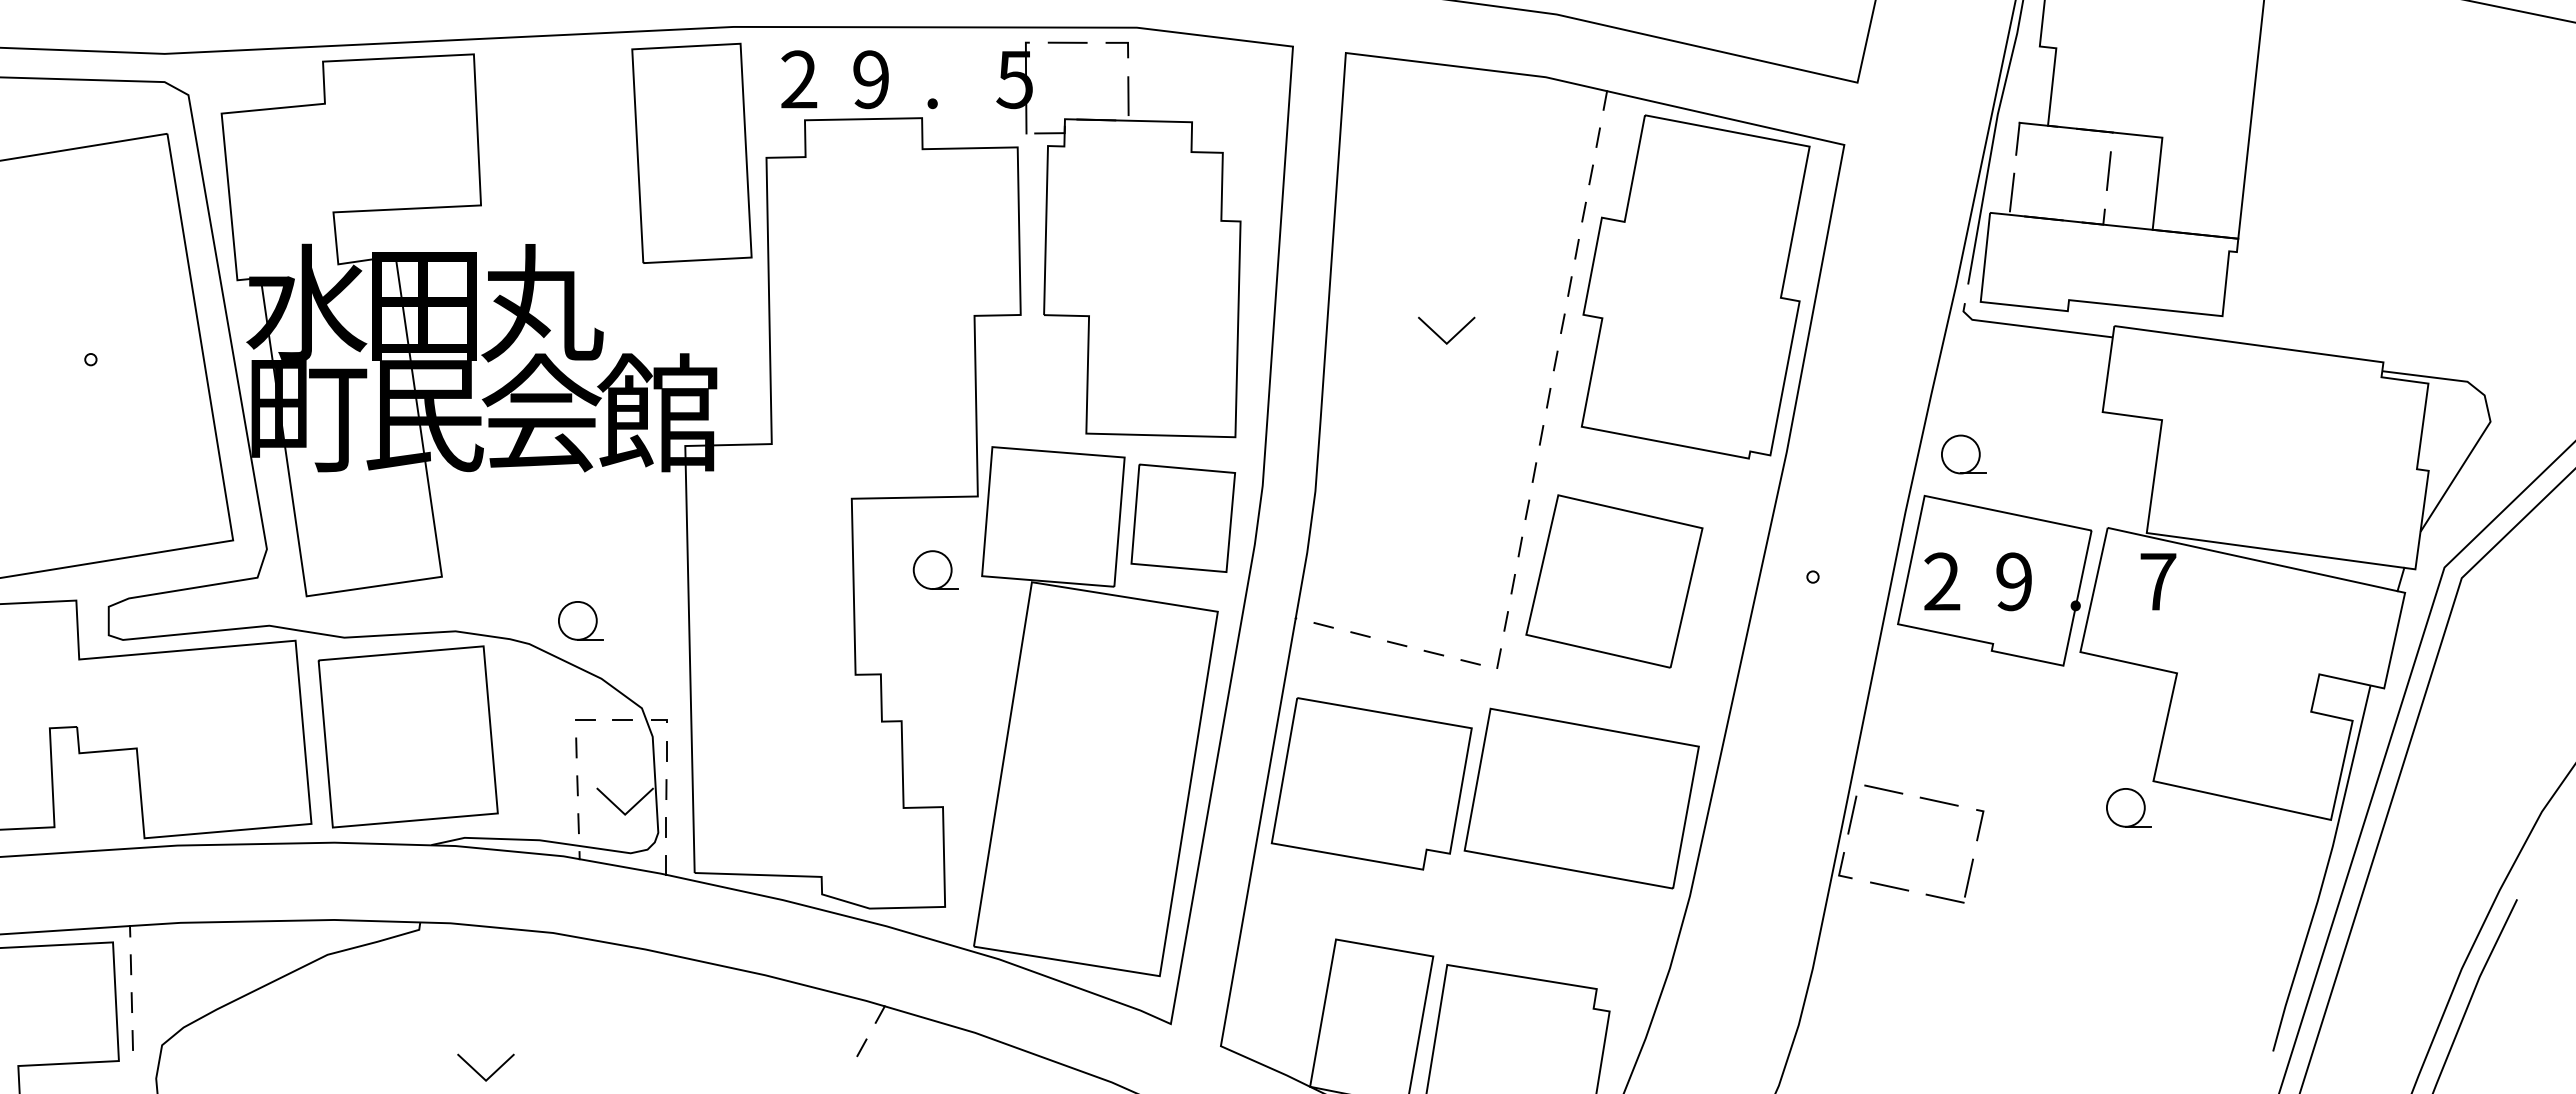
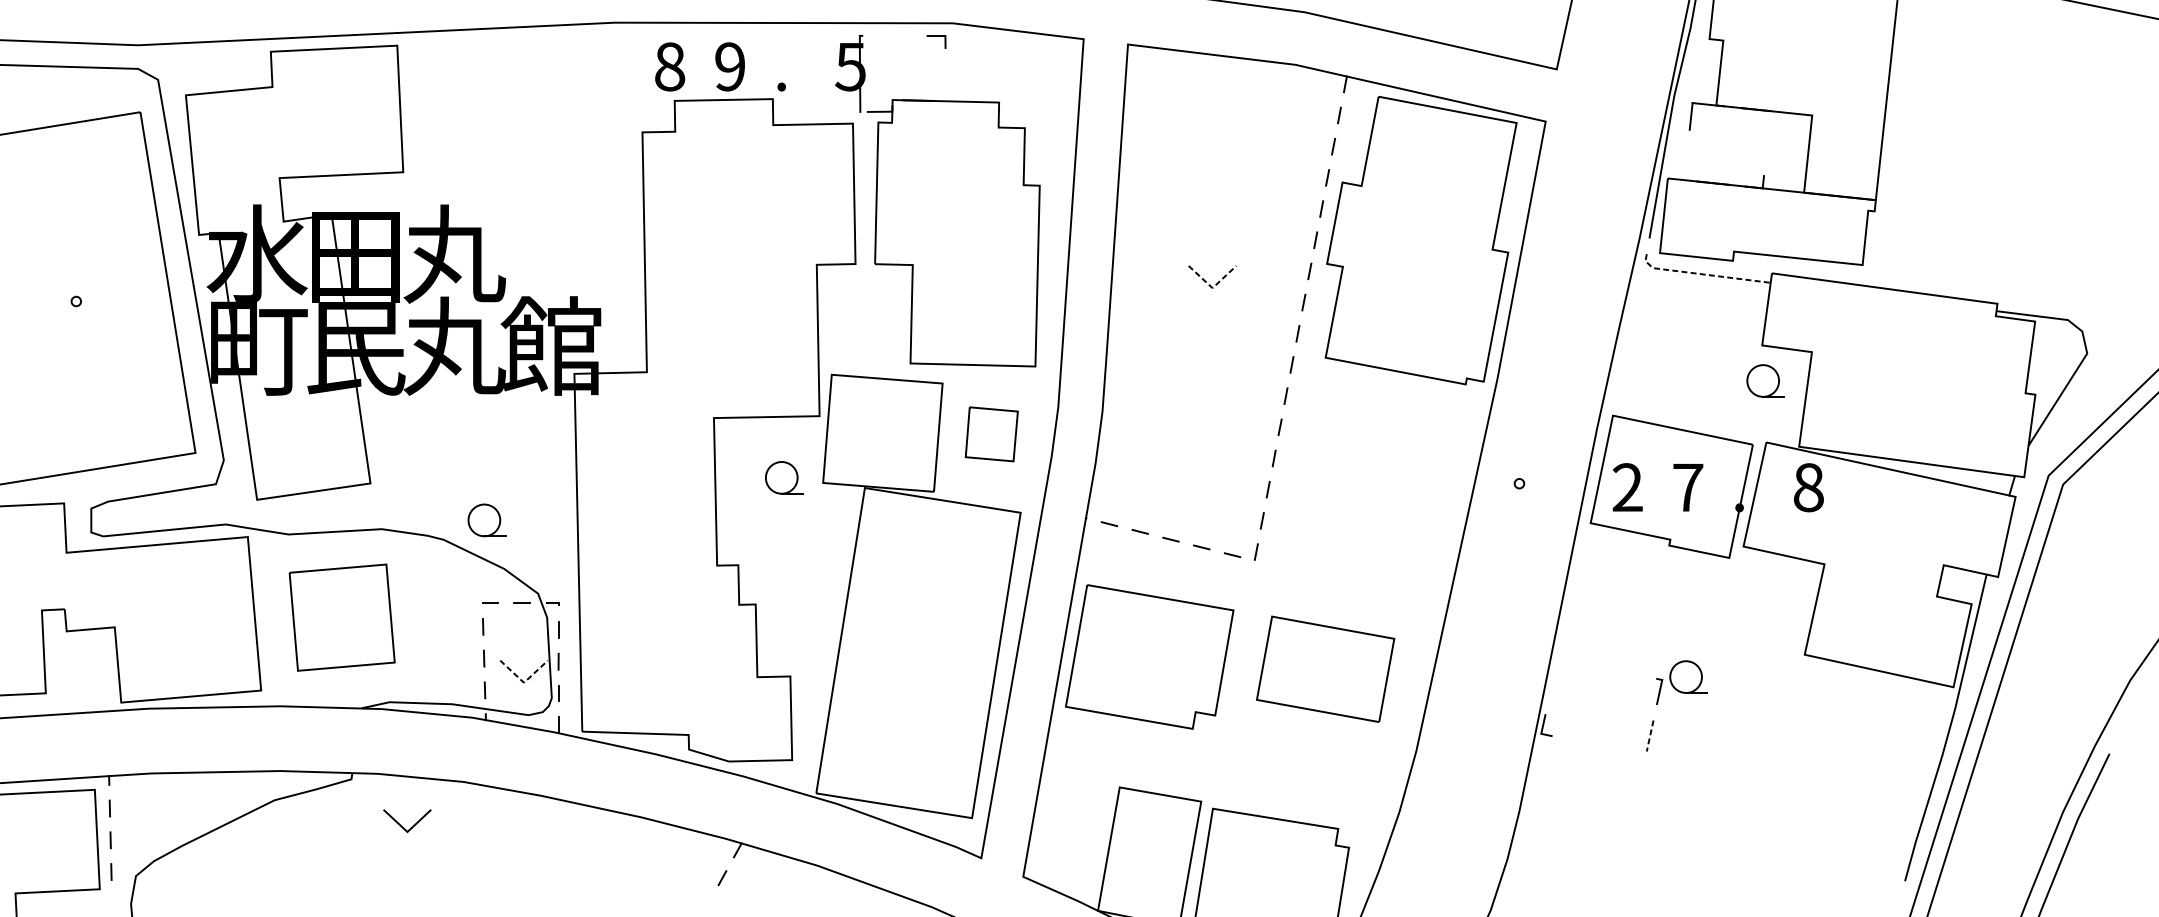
line: (1067, 42) -> (894, 35), removed
text: (799, 79) -> (670, 66), 2 -> 8
line: (1128, 96) -> (945, 80), removed
part: (691, 152) -> (579, 127), removed
line: (2108, 170) -> (1767, 142), removed
line: (2011, 192) -> (1685, 161), removed
line: (2030, 327) -> (1701, 274), solid -> dashed
line: (1446, 343) -> (1212, 287), solid -> dashed
text: (542, 412) -> (454, 345), 会 -> 丸
part: (1963, 454) -> (1765, 380), moved
part: (1183, 517) -> (991, 433), size x0.6
part: (1614, 581) -> (1353, 487), removed
text: (2014, 581) -> (1688, 487), 9 -> 7
text: (2158, 581) -> (1808, 487), 7 -> 8
part: (407, 736) -> (341, 617), size x0.7
line: (1883, 789) -> (1578, 661), removed
part: (1581, 798) -> (1325, 669), size x0.7
line: (1938, 801) -> (1624, 671), removed
part: (2128, 807) -> (1688, 676), moved
line: (625, 814) -> (524, 682), solid -> dashed
line: (1852, 814) -> (1552, 682), removed
line: (1968, 878) -> (1649, 736), solid -> dashed
line: (1889, 886) -> (1583, 743), removed
line: (1944, 898) -> (1629, 753), removed
line: (479, 1073) -> (401, 825), moved

